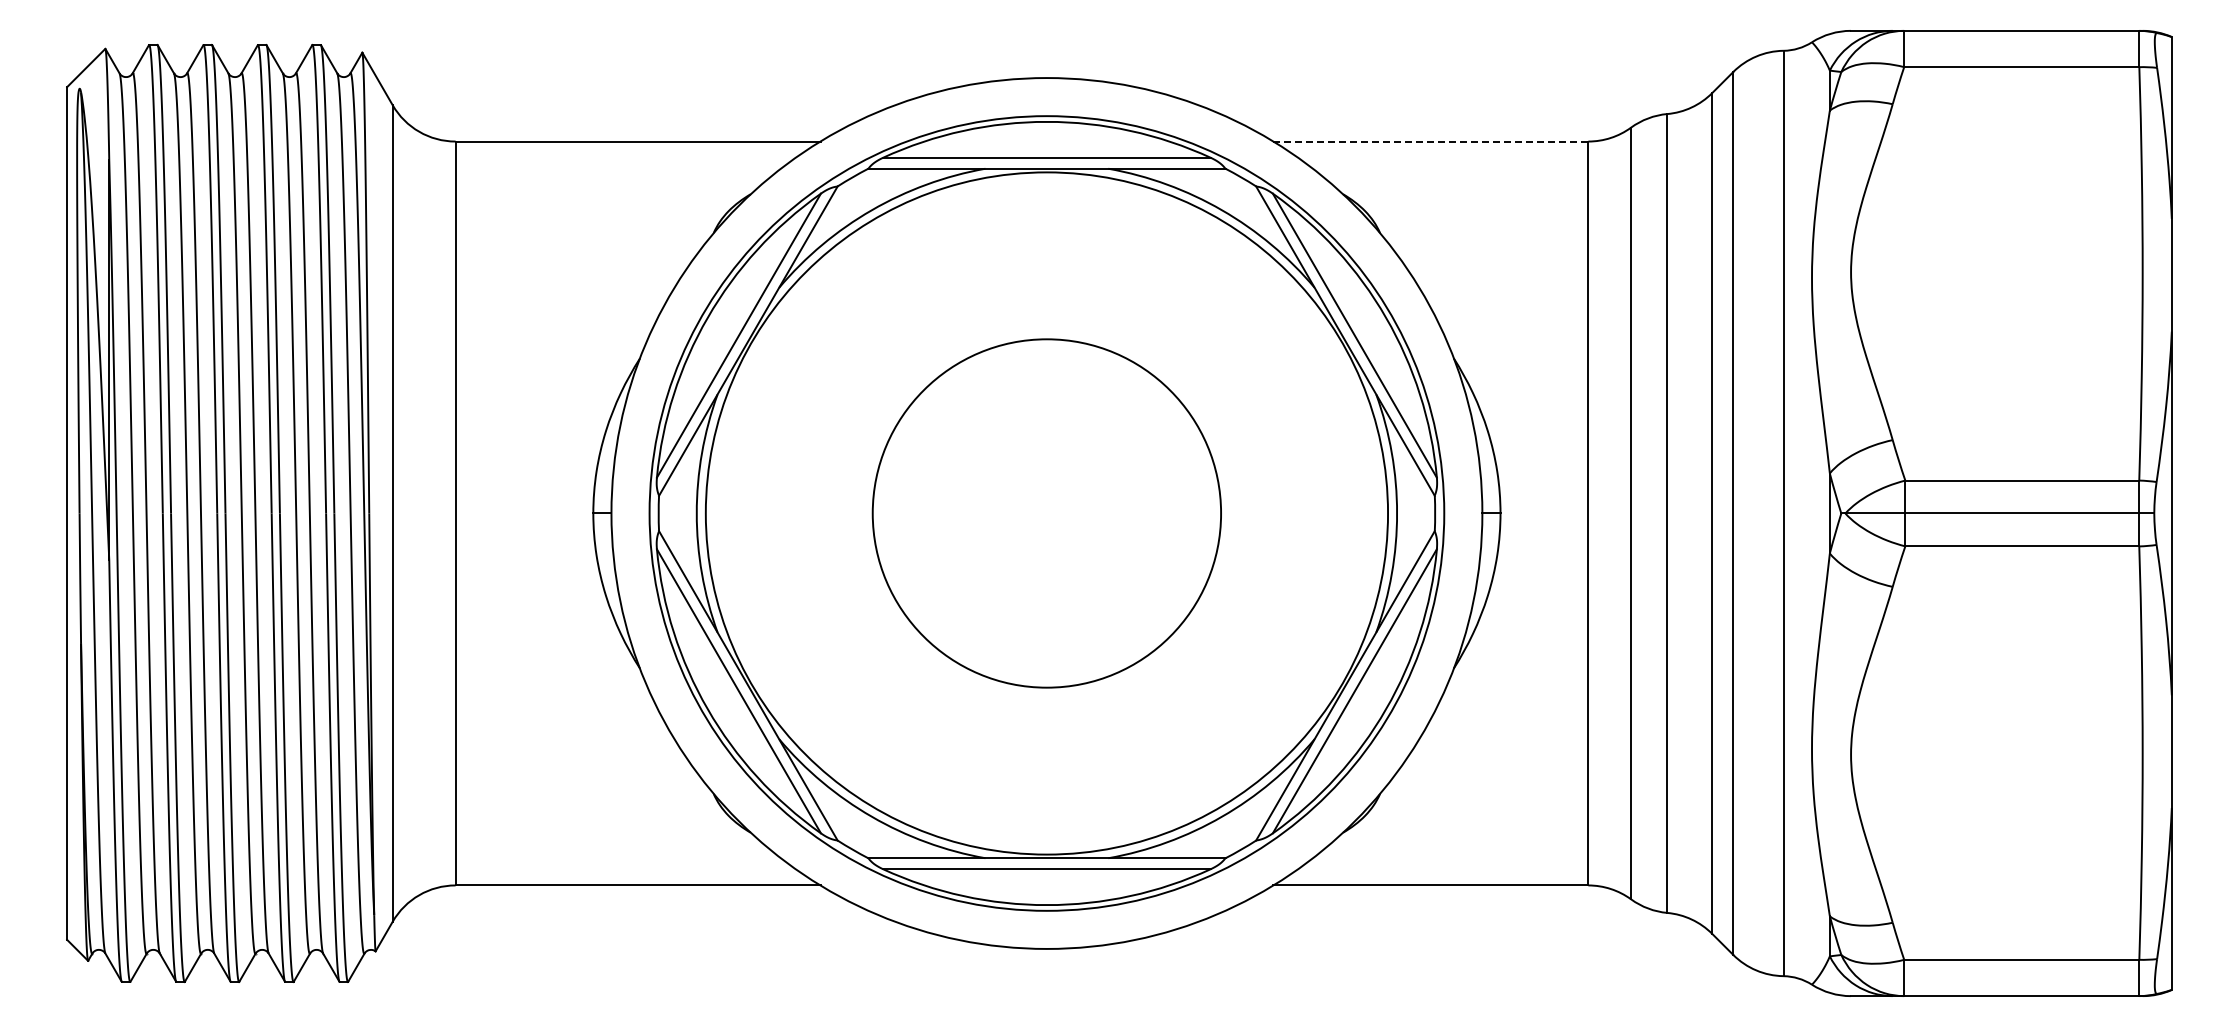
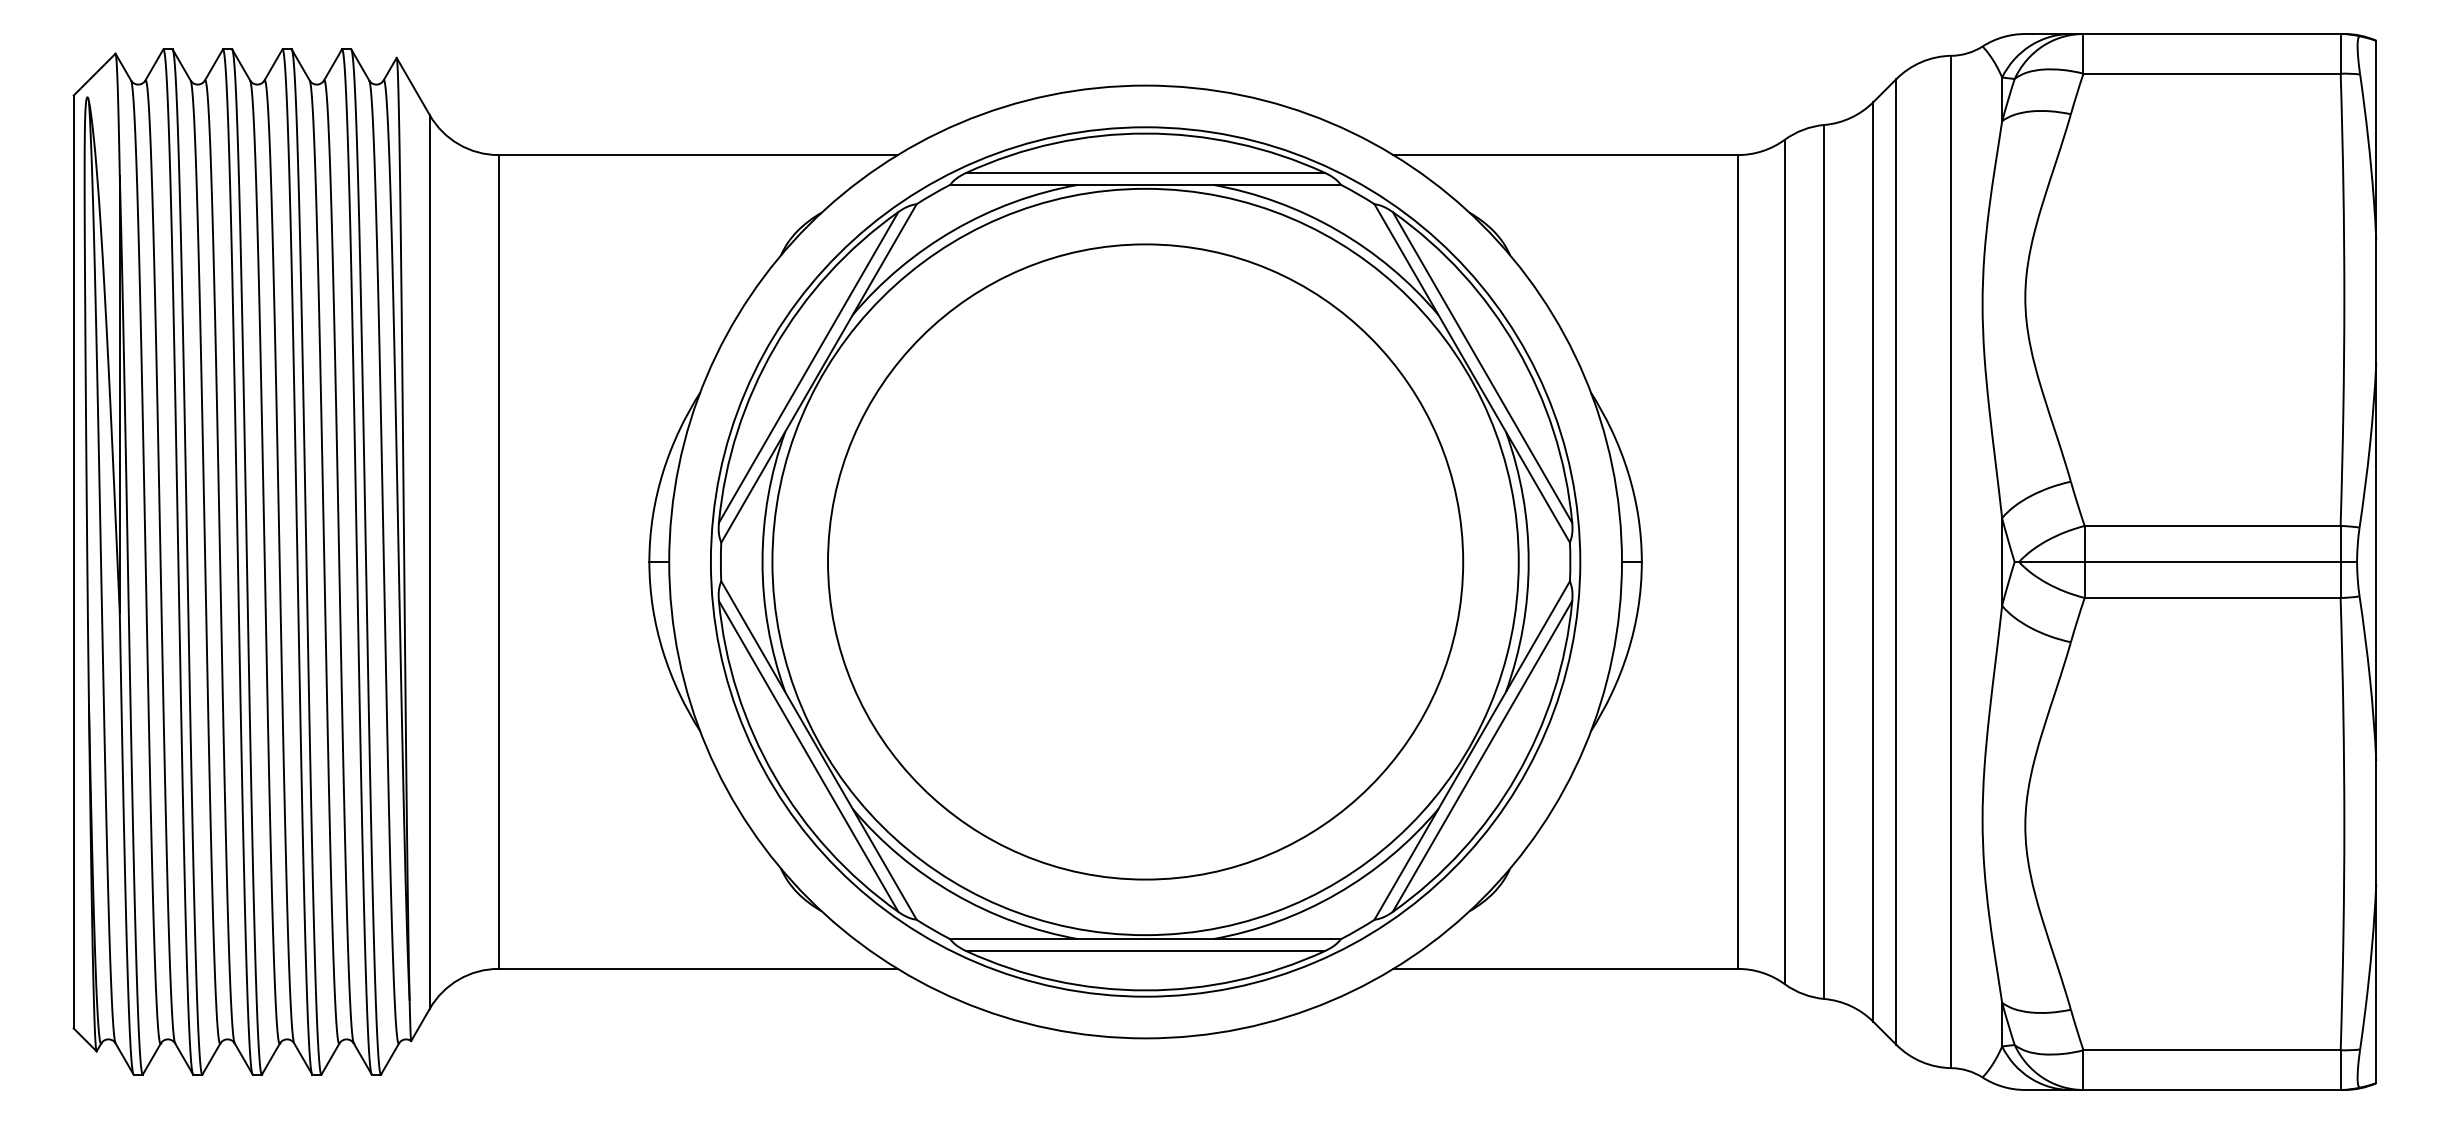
line: (1430, 141) -> (1565, 155), dashed -> solid
circle: (1046, 513) -> (1145, 562), size x1.67

